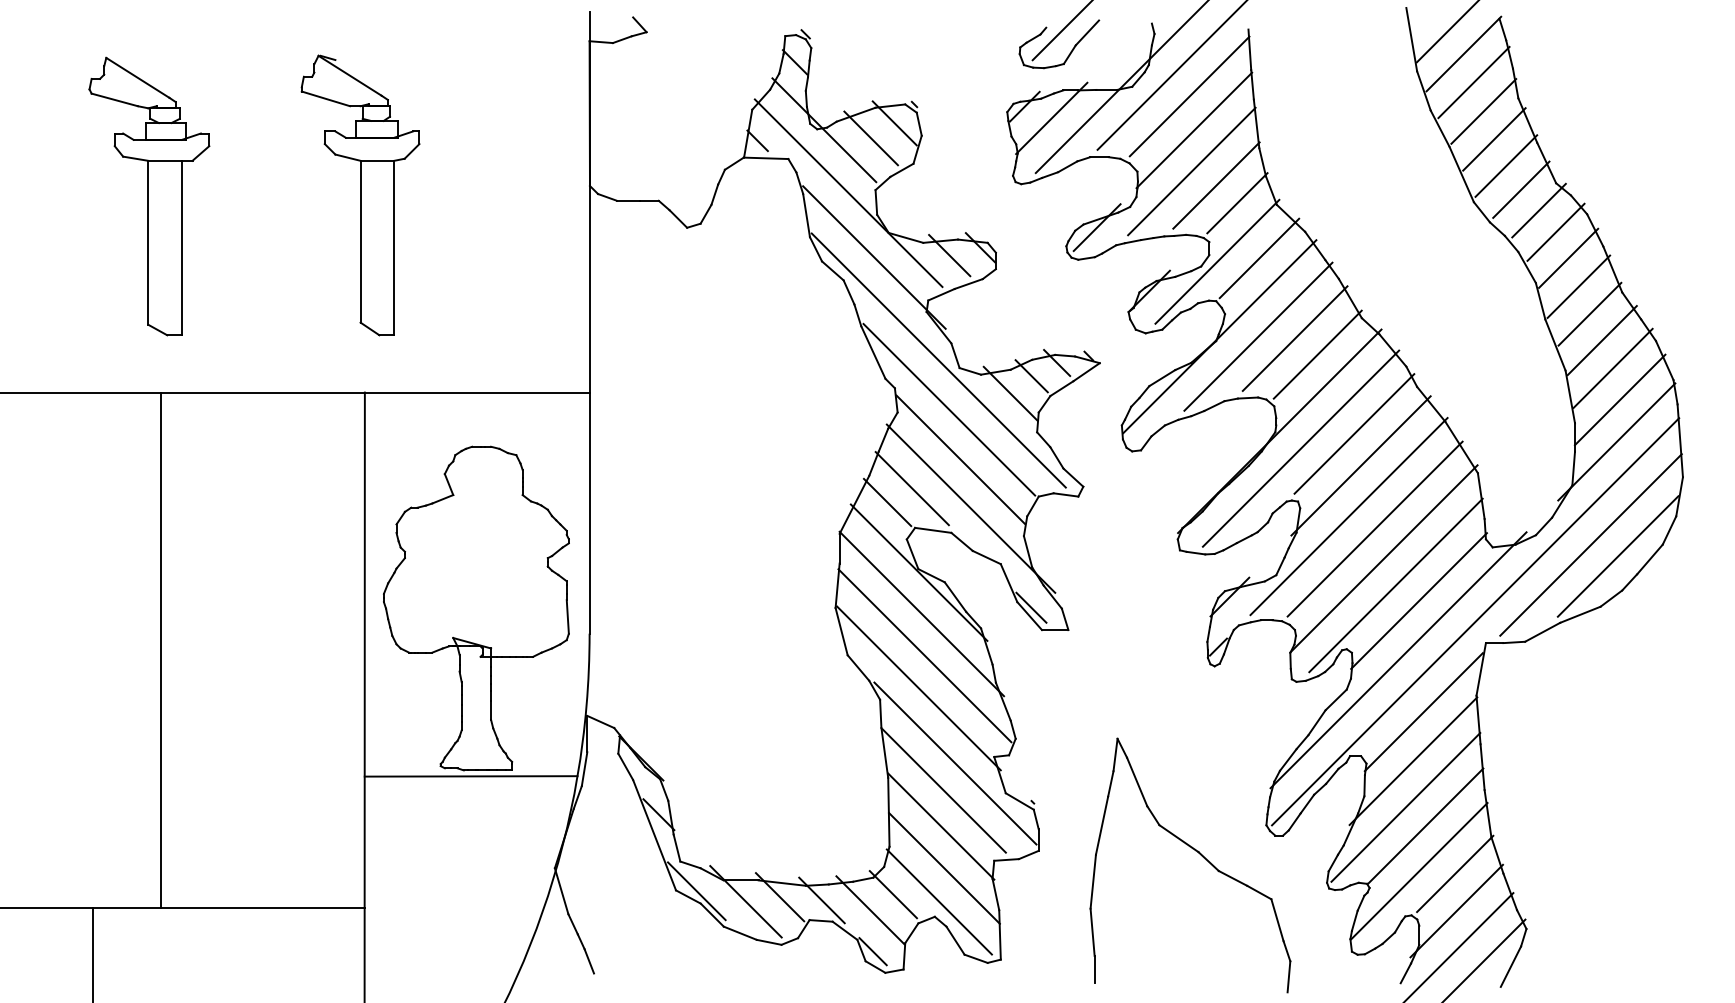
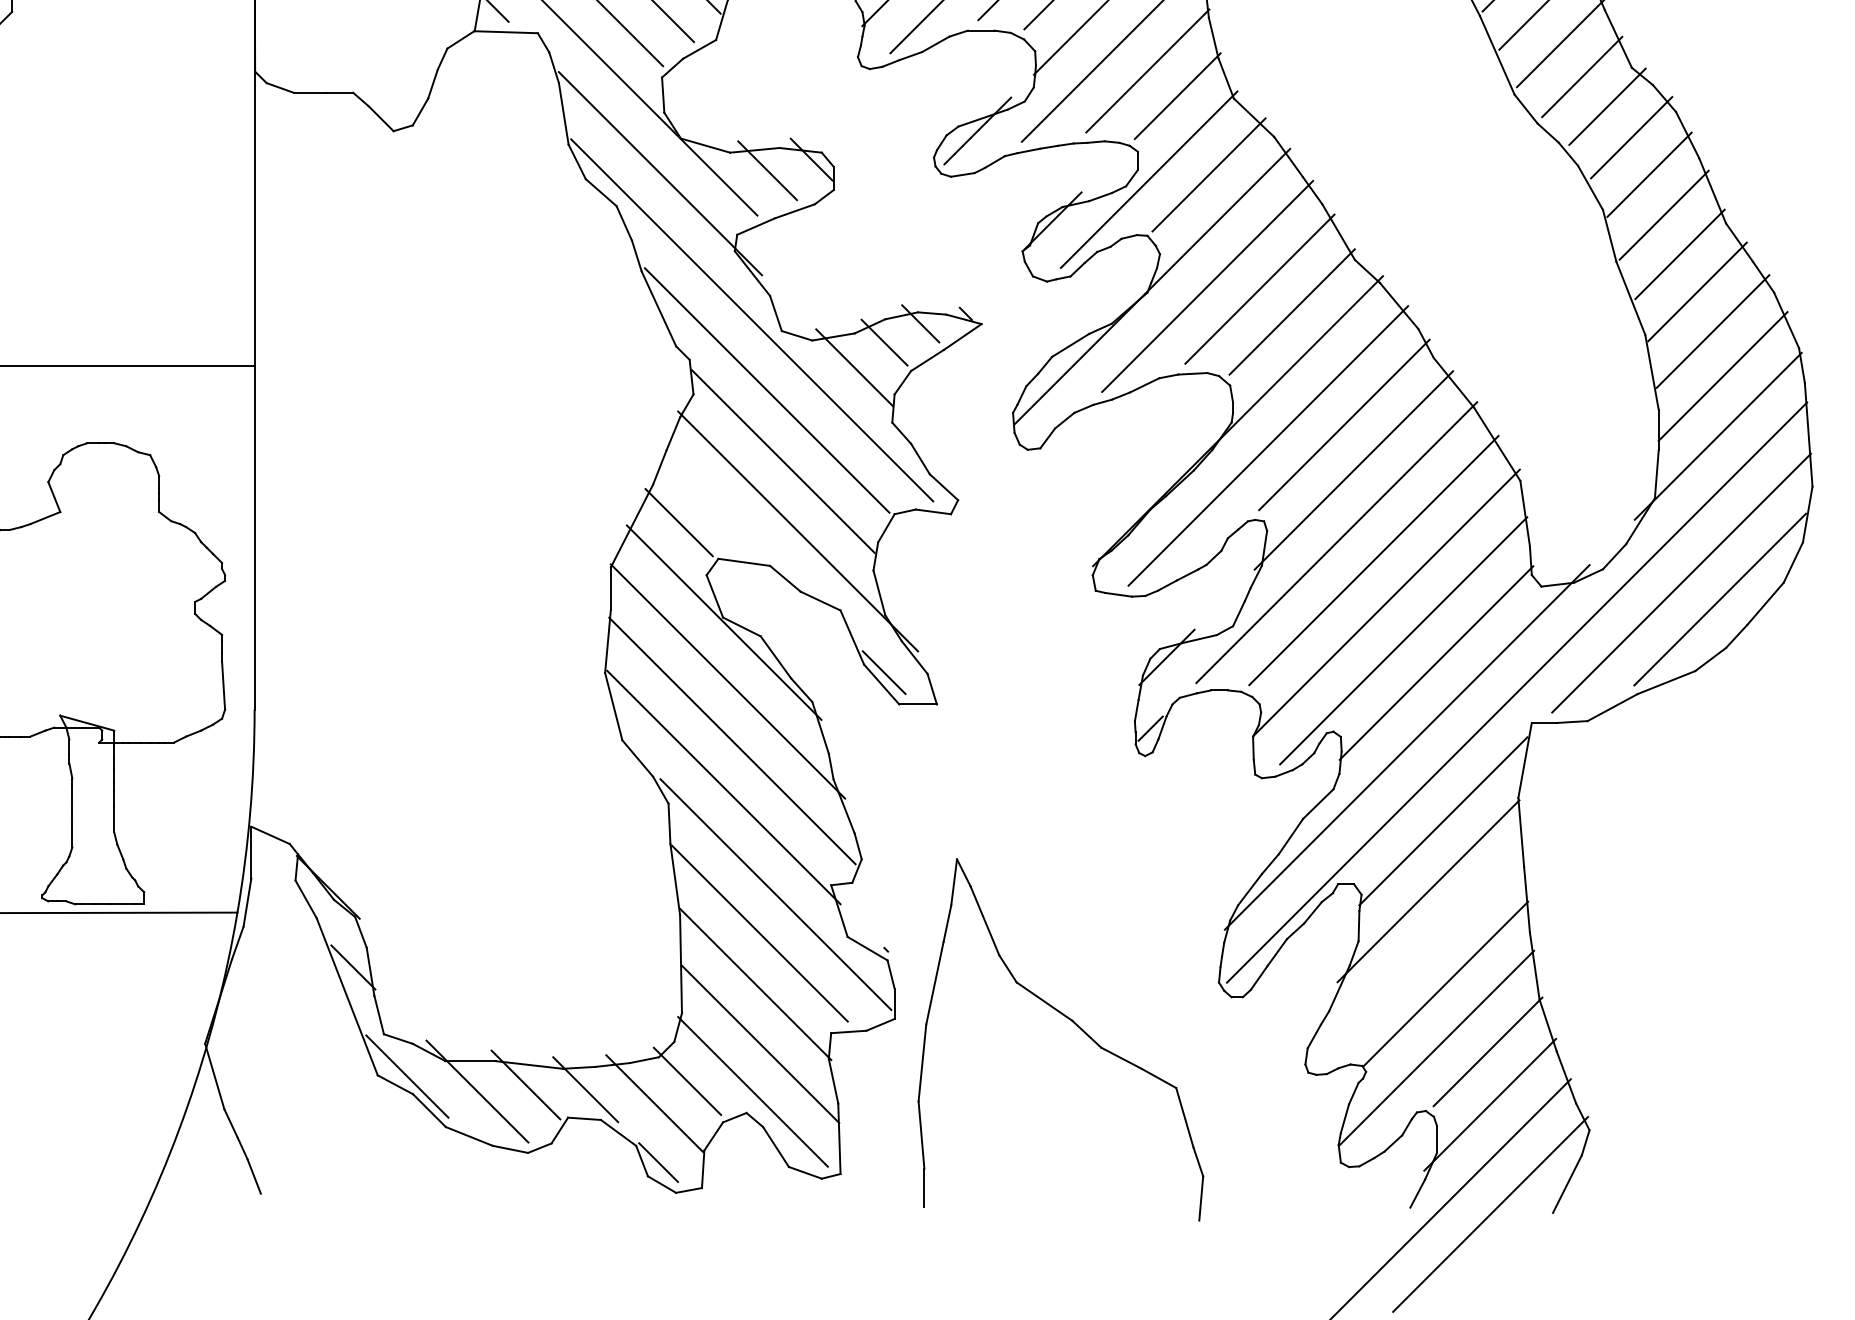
line: (911, 488) -> (713, 502), removed
line: (1405, 807) -> (1417, 957), removed
part: (1200, 855) -> (1075, 1025), moved

